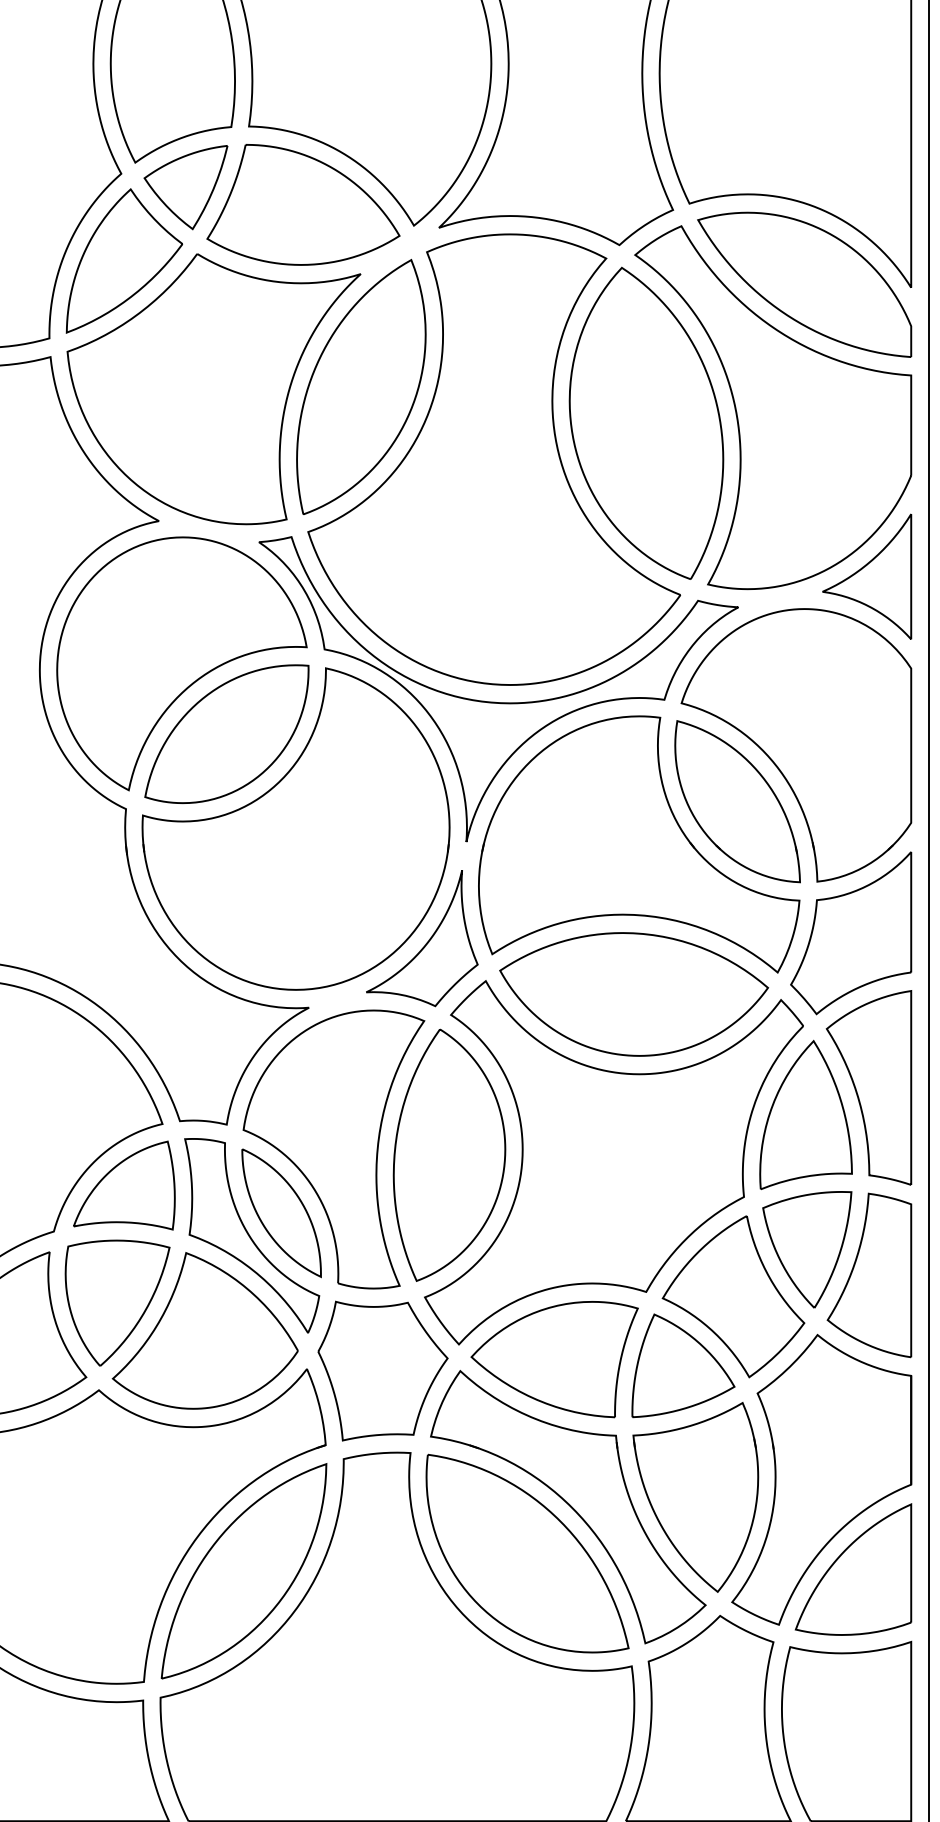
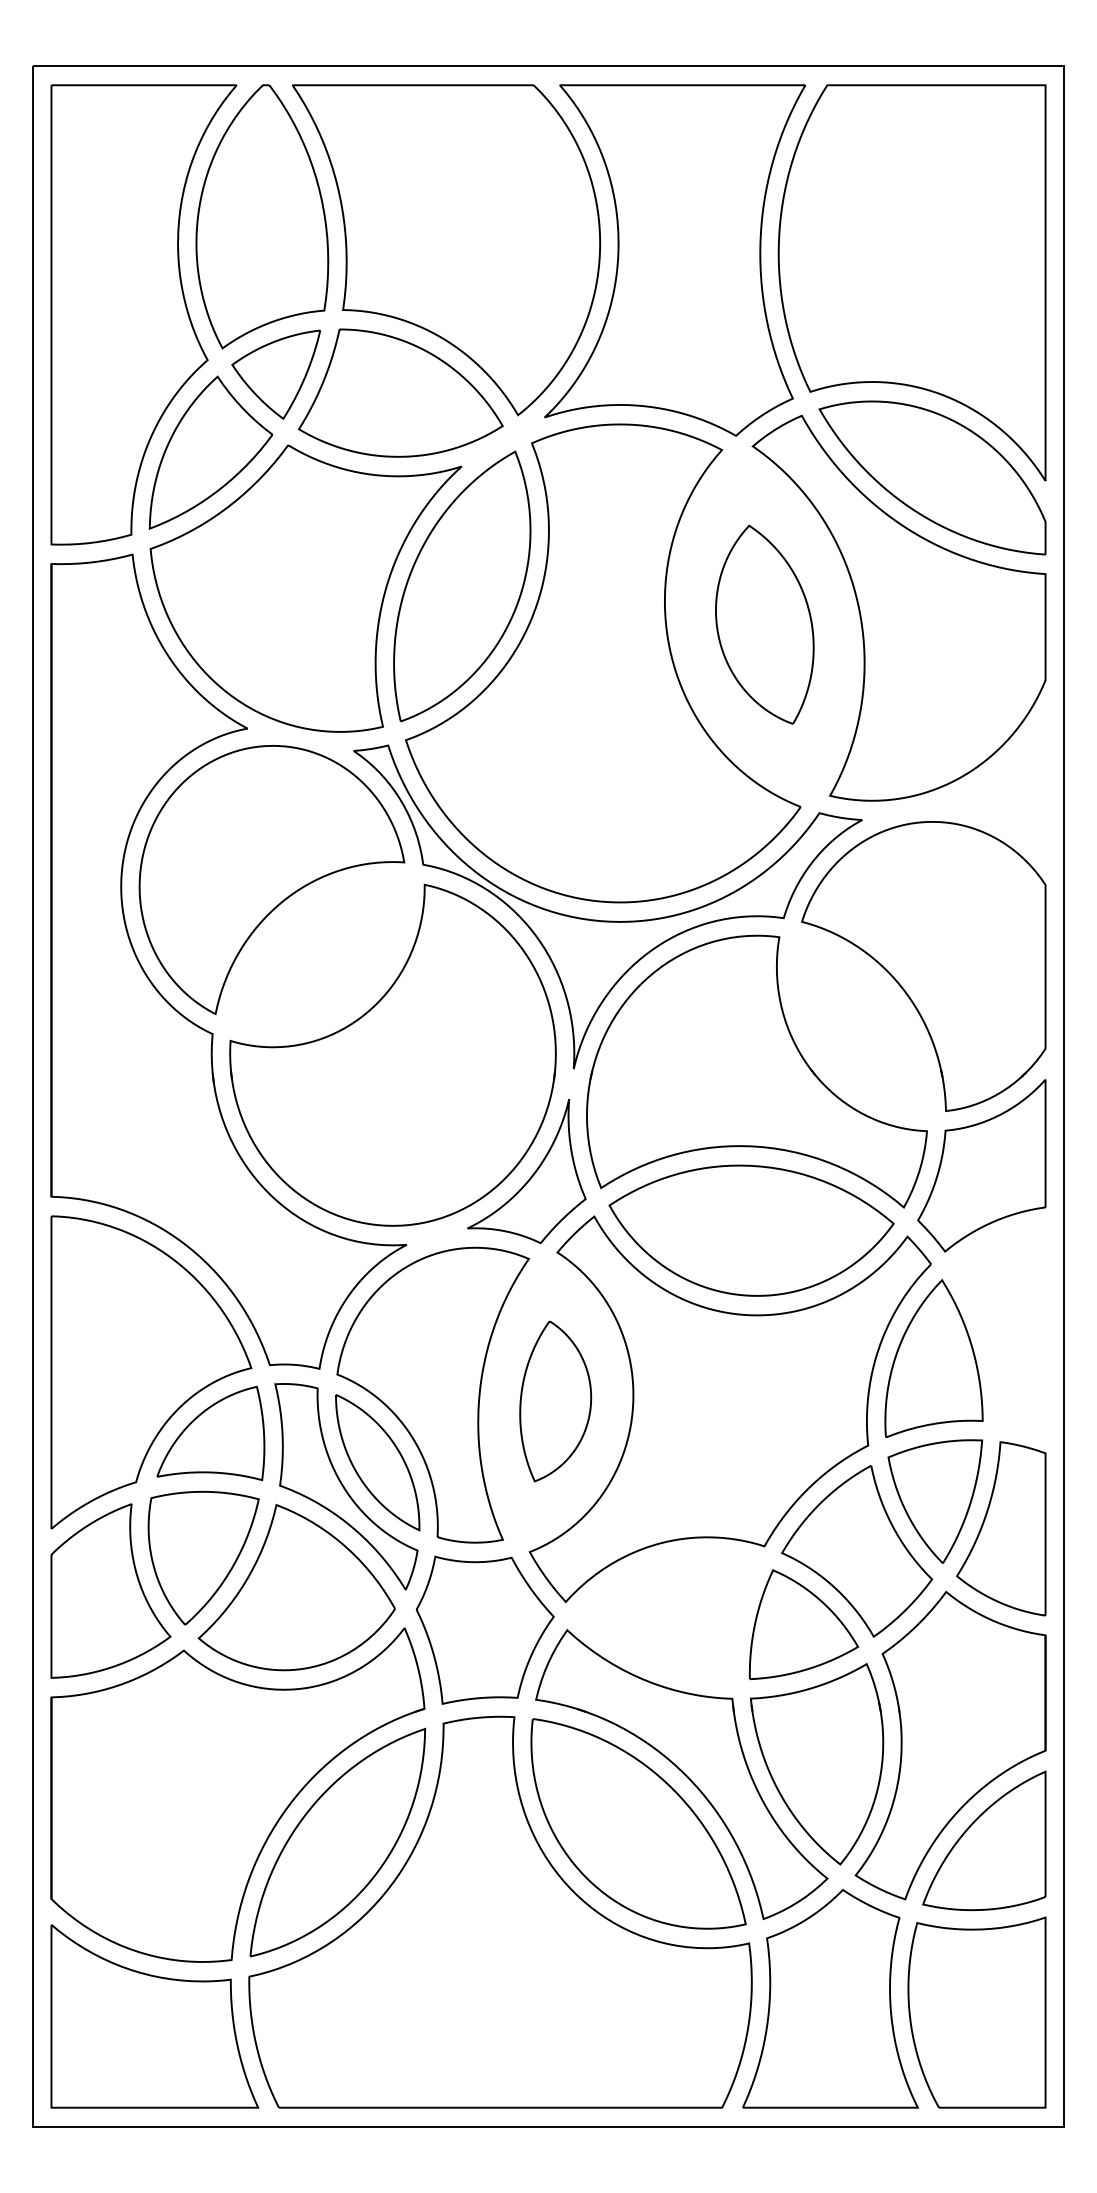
part: (646, 422) -> (764, 624), size x0.6
part: (866, 576) -> (998, 787), removed
part: (226, 734) -> (319, 954), removed
part: (737, 800) -> (861, 1025), removed
part: (868, 1087) -> (1000, 1329), removed
part: (449, 1155) -> (555, 1401), size x0.6
part: (554, 1359) -> (667, 1617), removed

